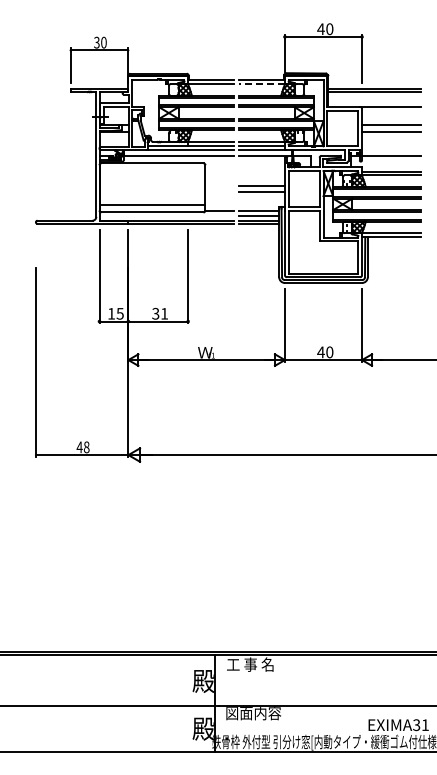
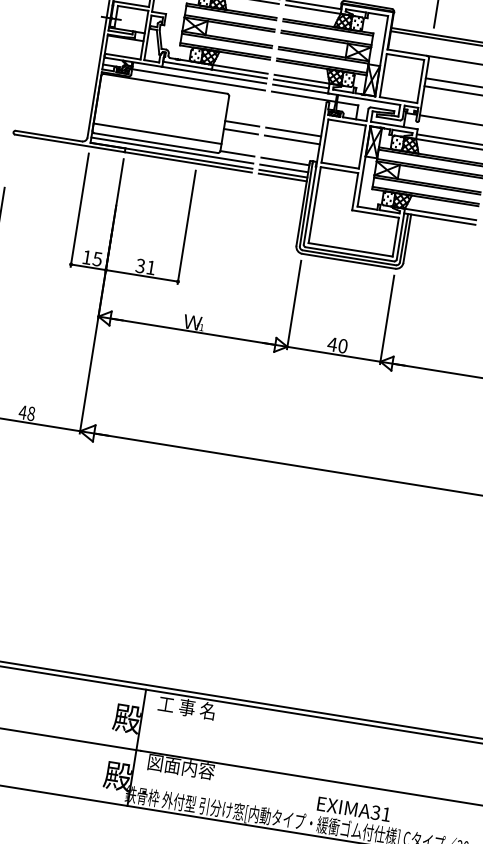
line: (262, 84) -> (313, 9), dashed -> solid
line: (219, 185) -> (242, 123), added
line: (219, 192) -> (240, 131), added
line: (166, 216) -> (172, 150), added

